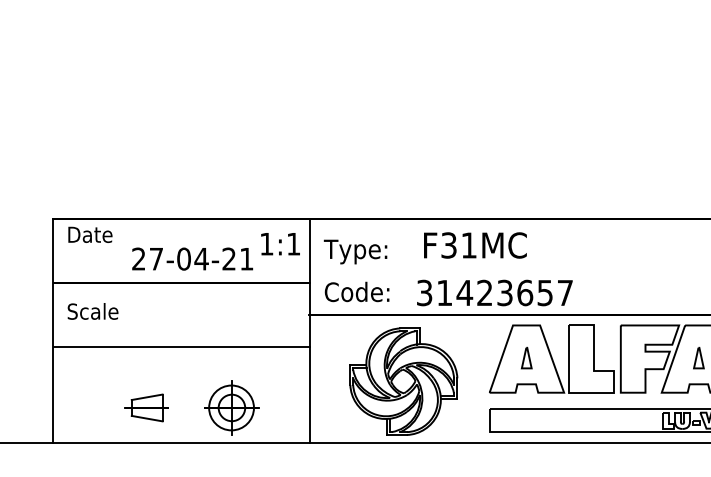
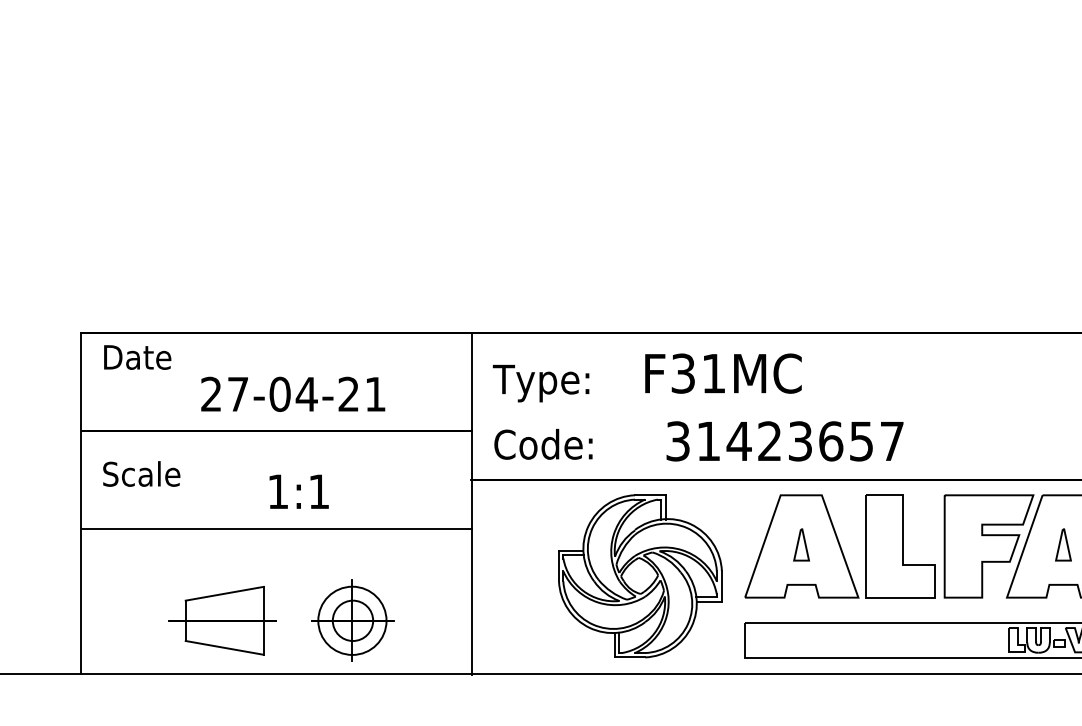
text: (280, 244) -> (299, 492), moved
text: (494, 292) -> (784, 440), moved
part: (403, 381) -> (639, 576), moved
part: (146, 407) -> (223, 620), size x1.67

